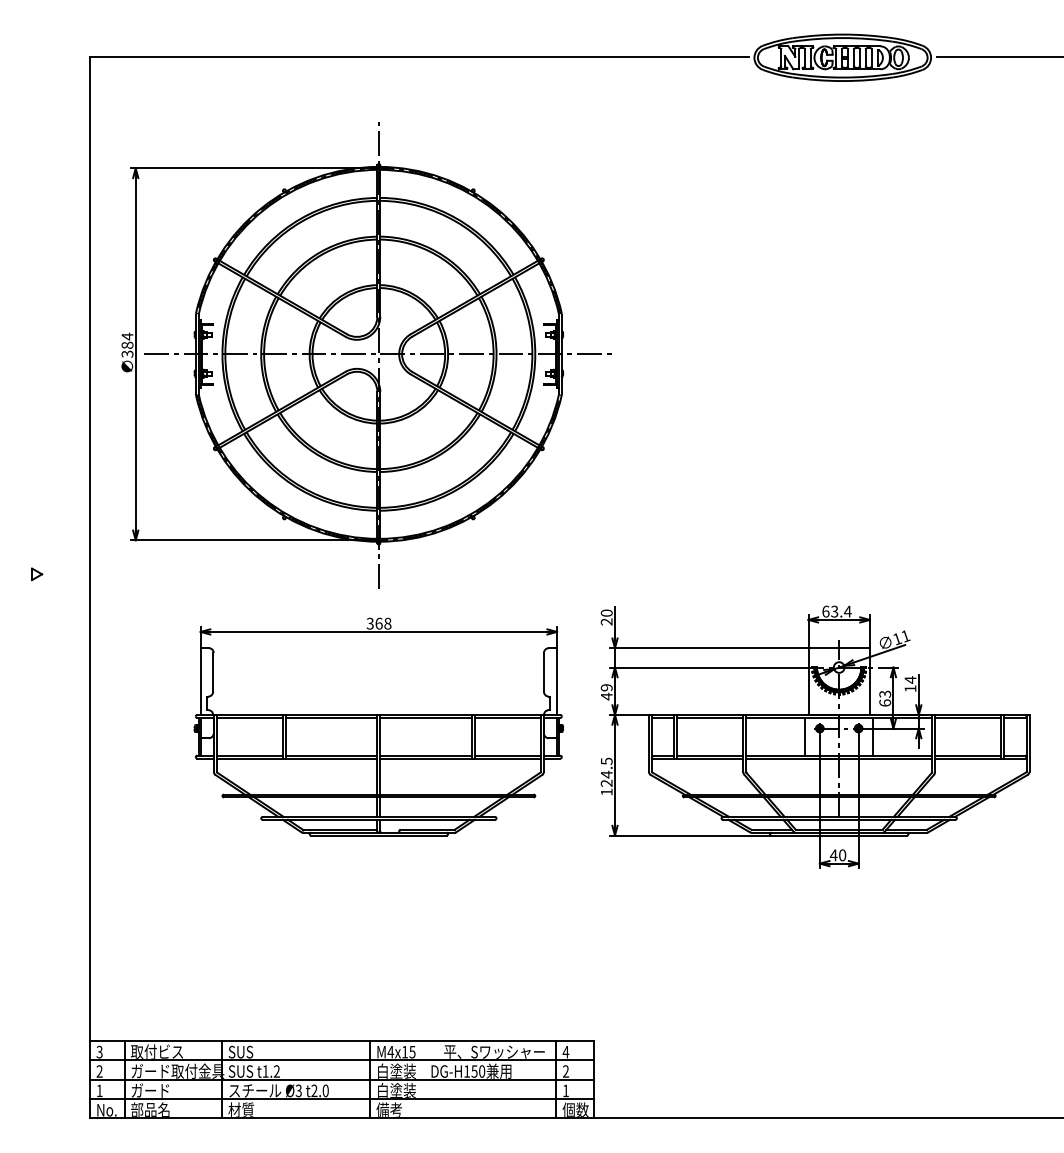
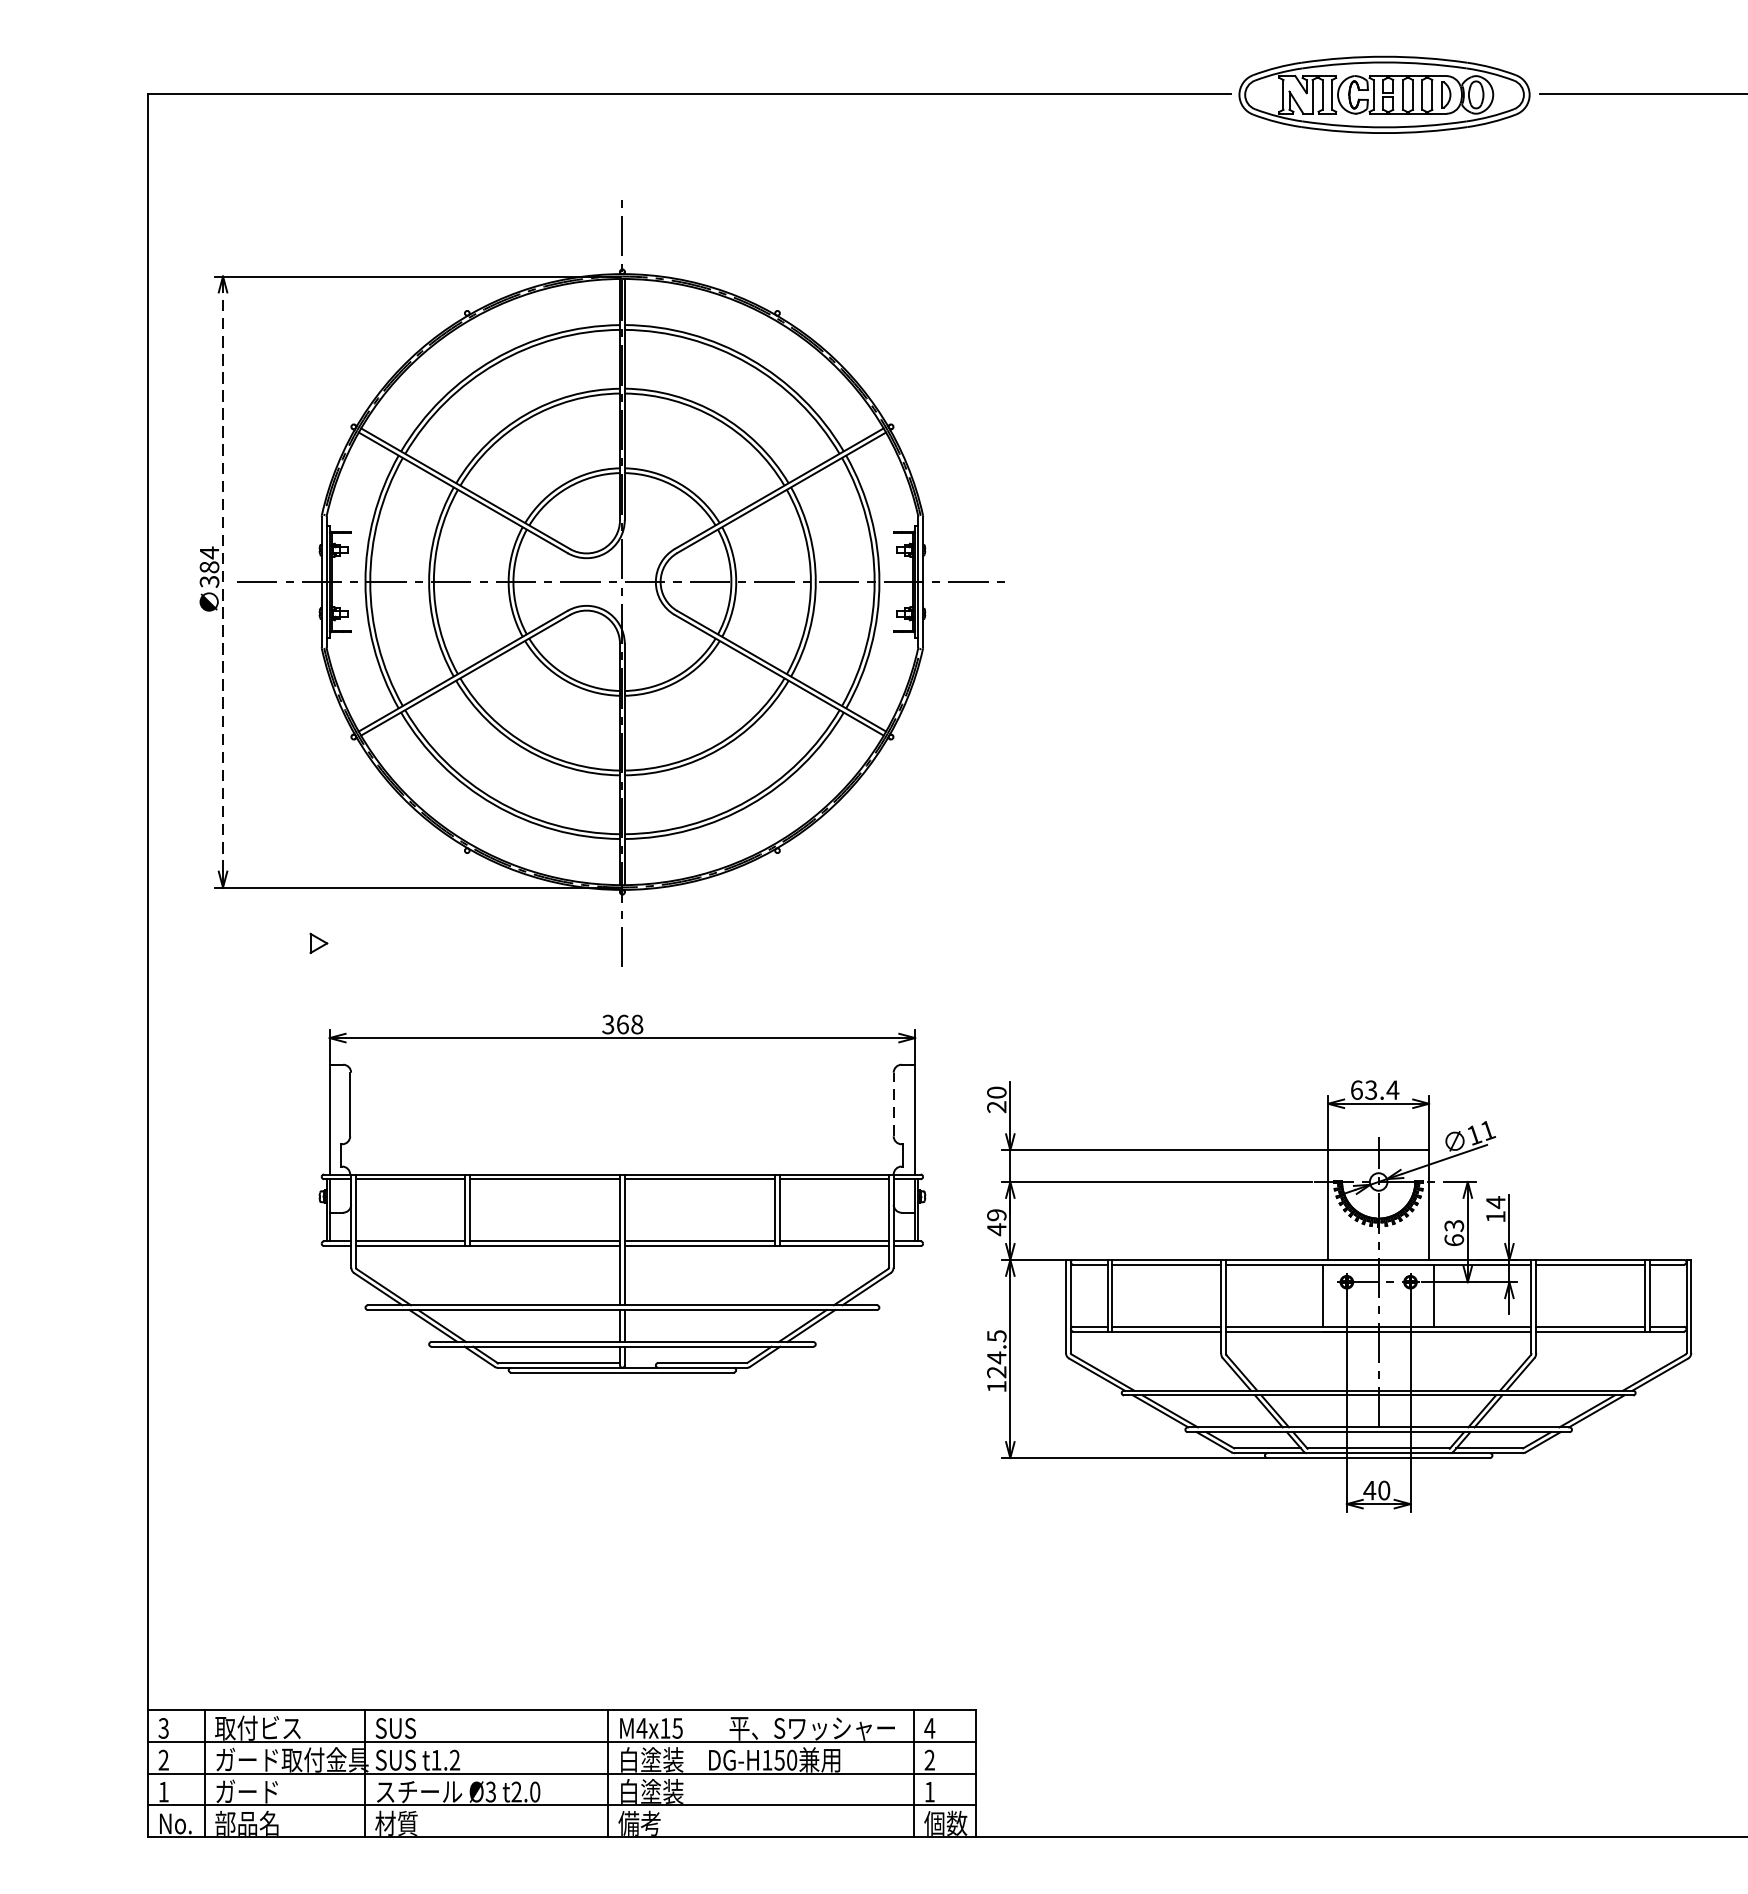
line: (135, 353) -> (222, 580), solid -> dashed
part: (37, 574) -> (319, 943), moved
line: (543, 671) -> (892, 1103), solid -> dashed
part: (815, 736) -> (1339, 1295), moved

